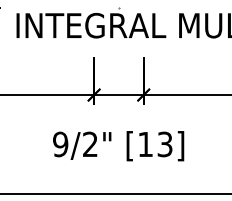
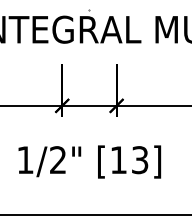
text: (60, 144) -> (25, 160), 9/2" -> 1/2"

